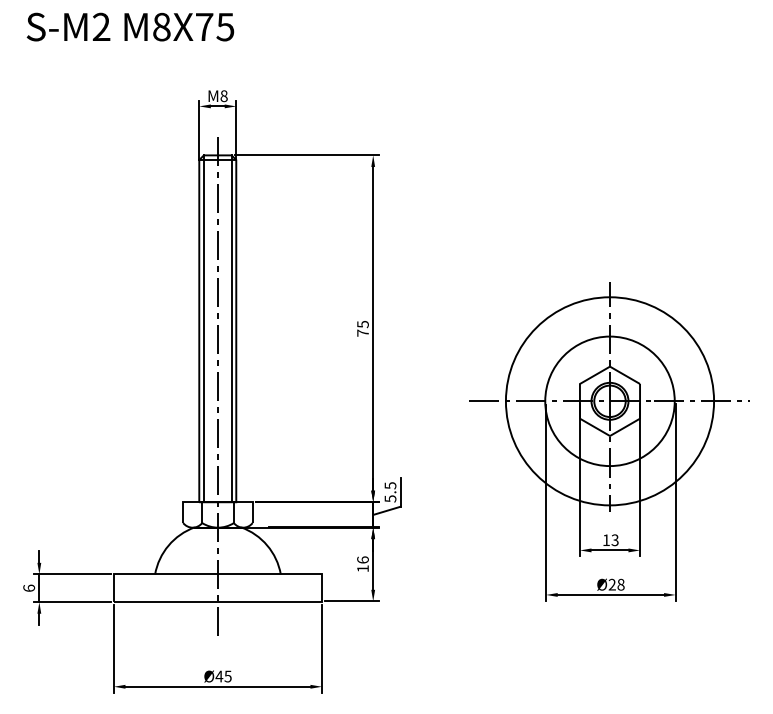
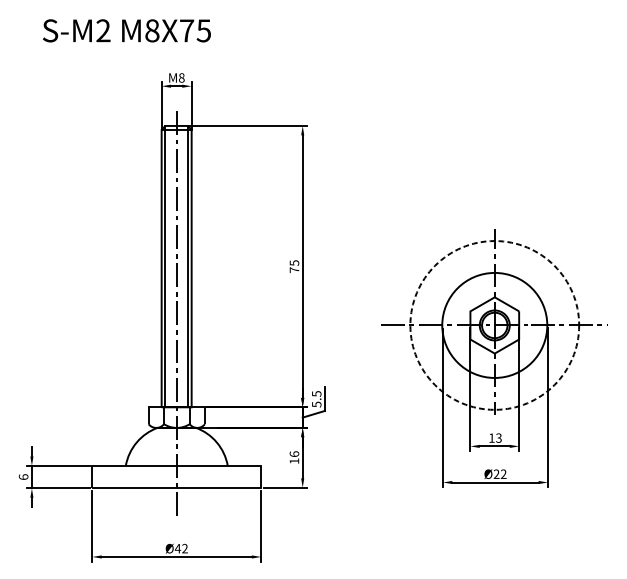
text: (130, 26) -> (126, 30), moved
circle: (609, 401) -> (494, 325), solid -> dashed
text: (620, 584) -> (503, 474), Ø28 -> Ø22
text: (227, 676) -> (184, 548), Ø45 -> Ø42

